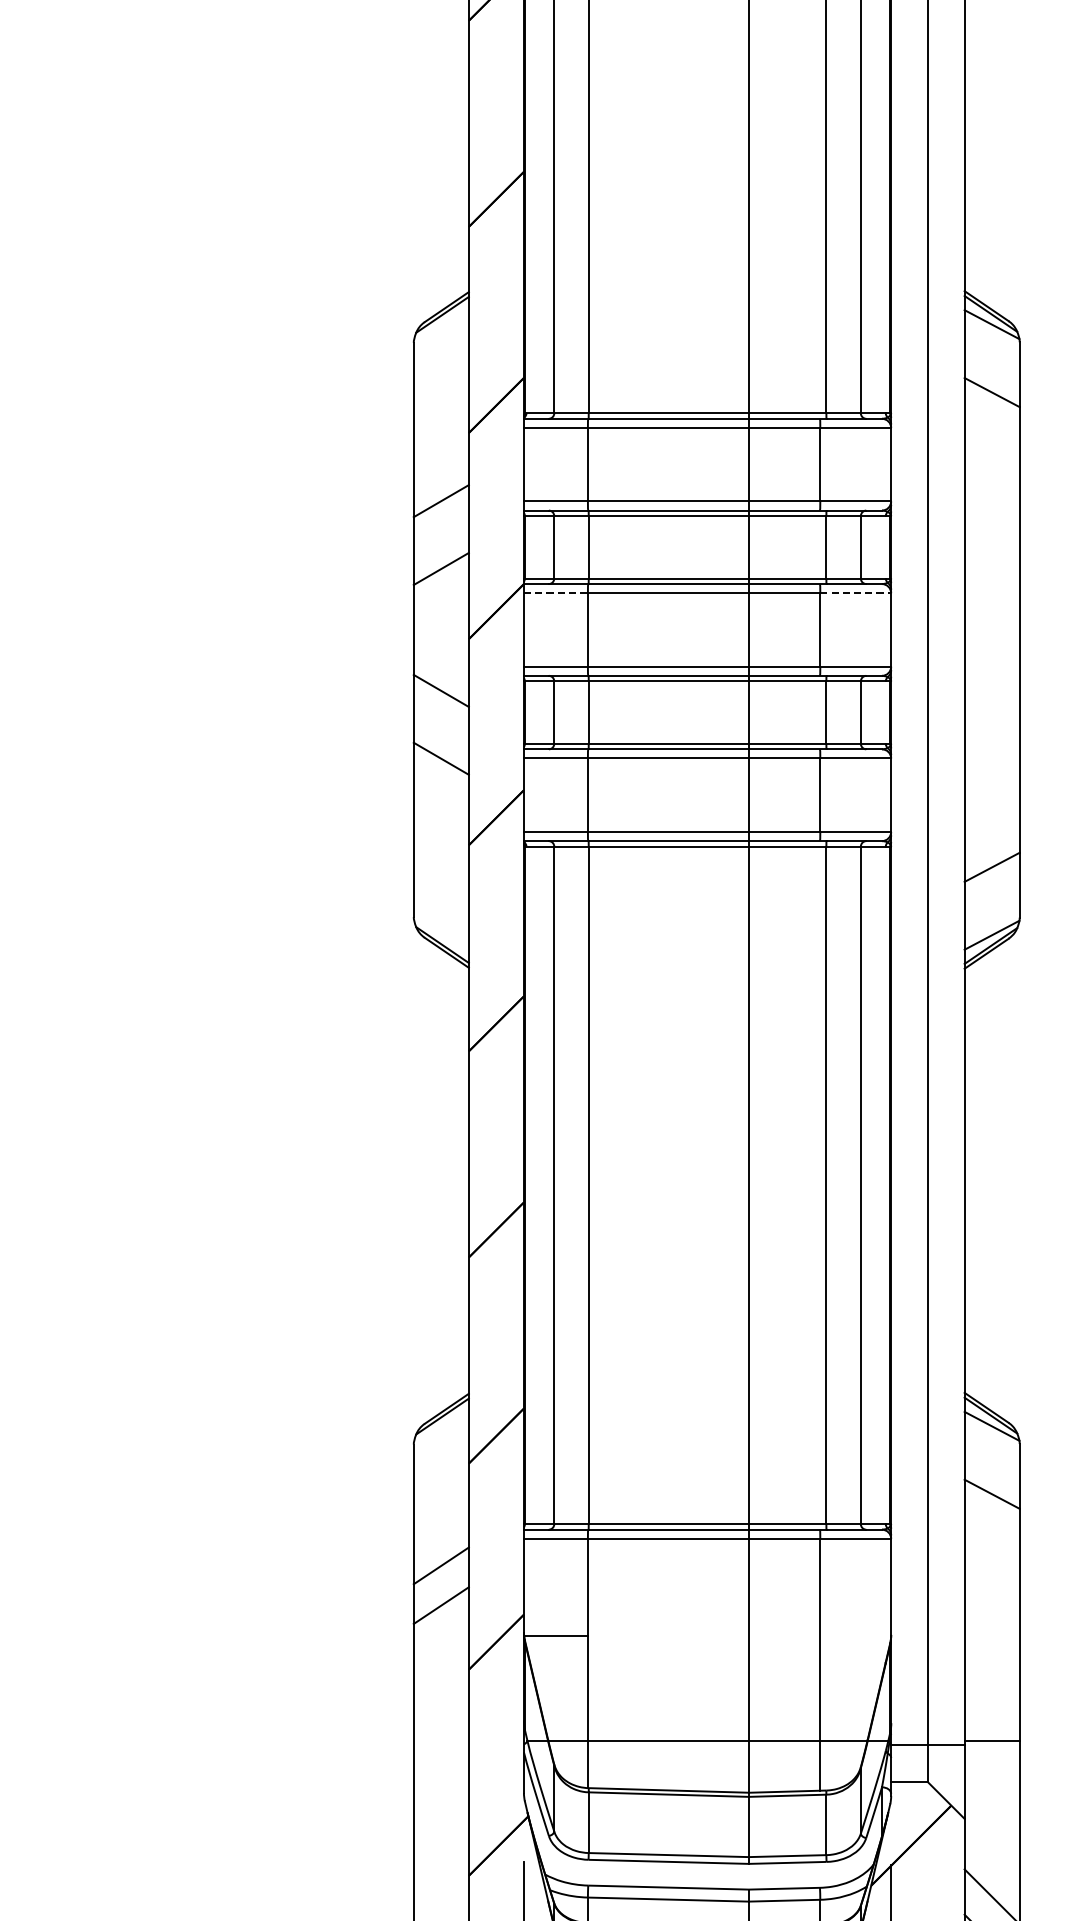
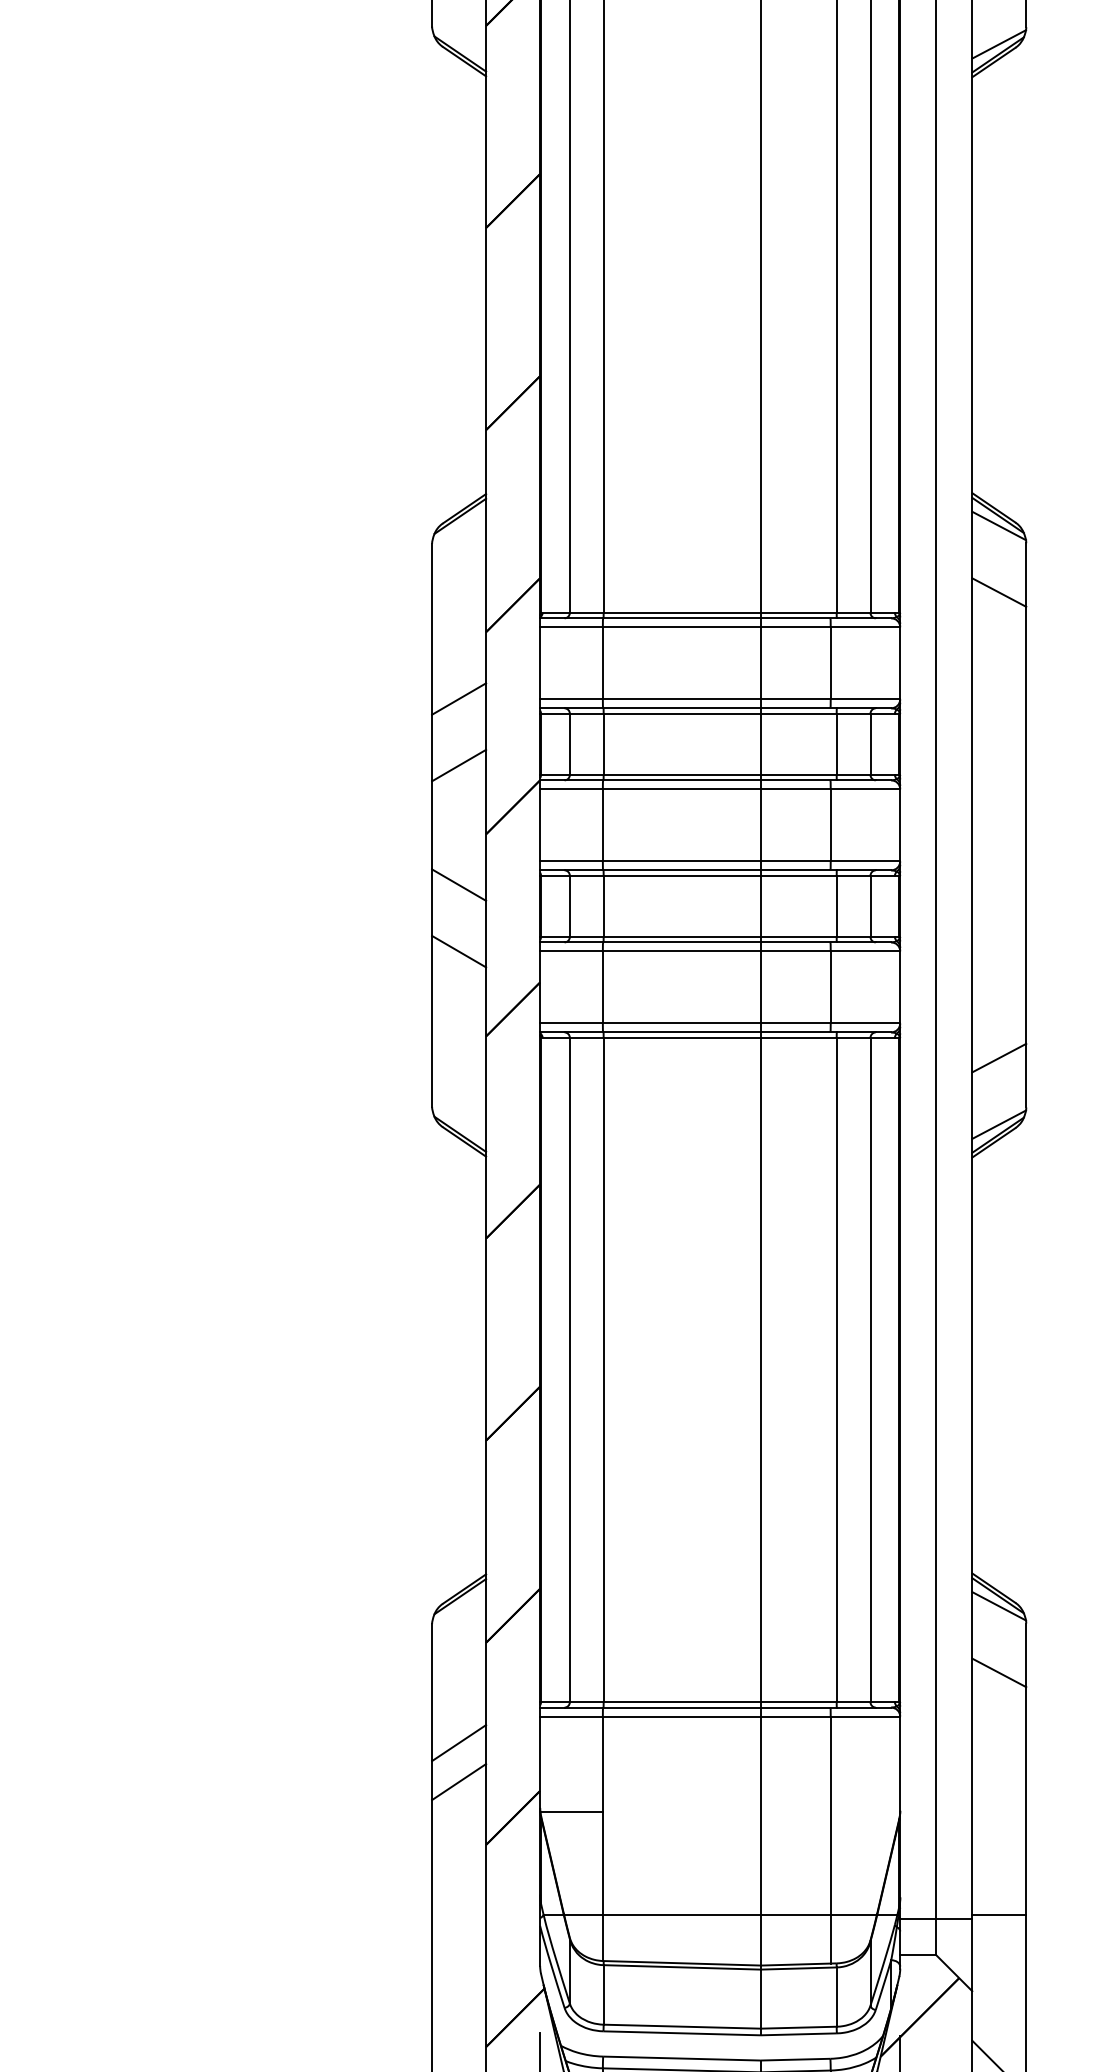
line: (556, 593) -> (572, 789), dashed -> solid
line: (855, 593) -> (865, 789), dashed -> solid

